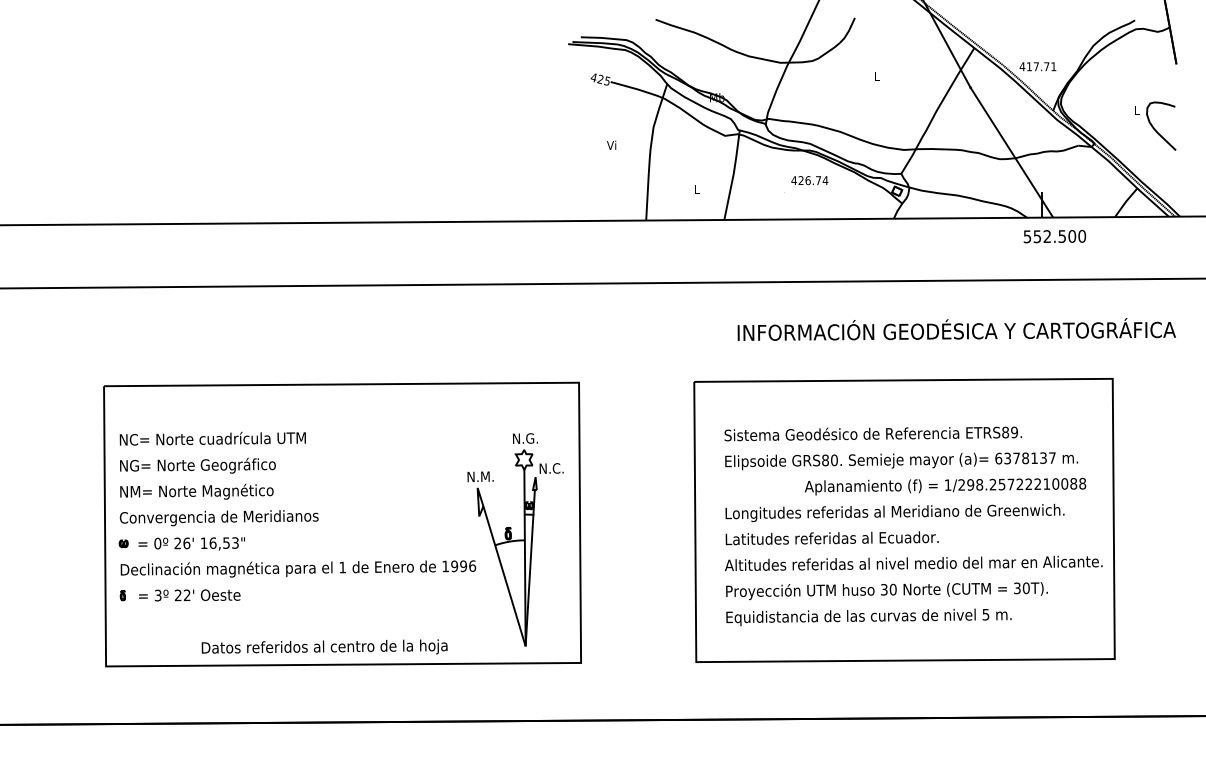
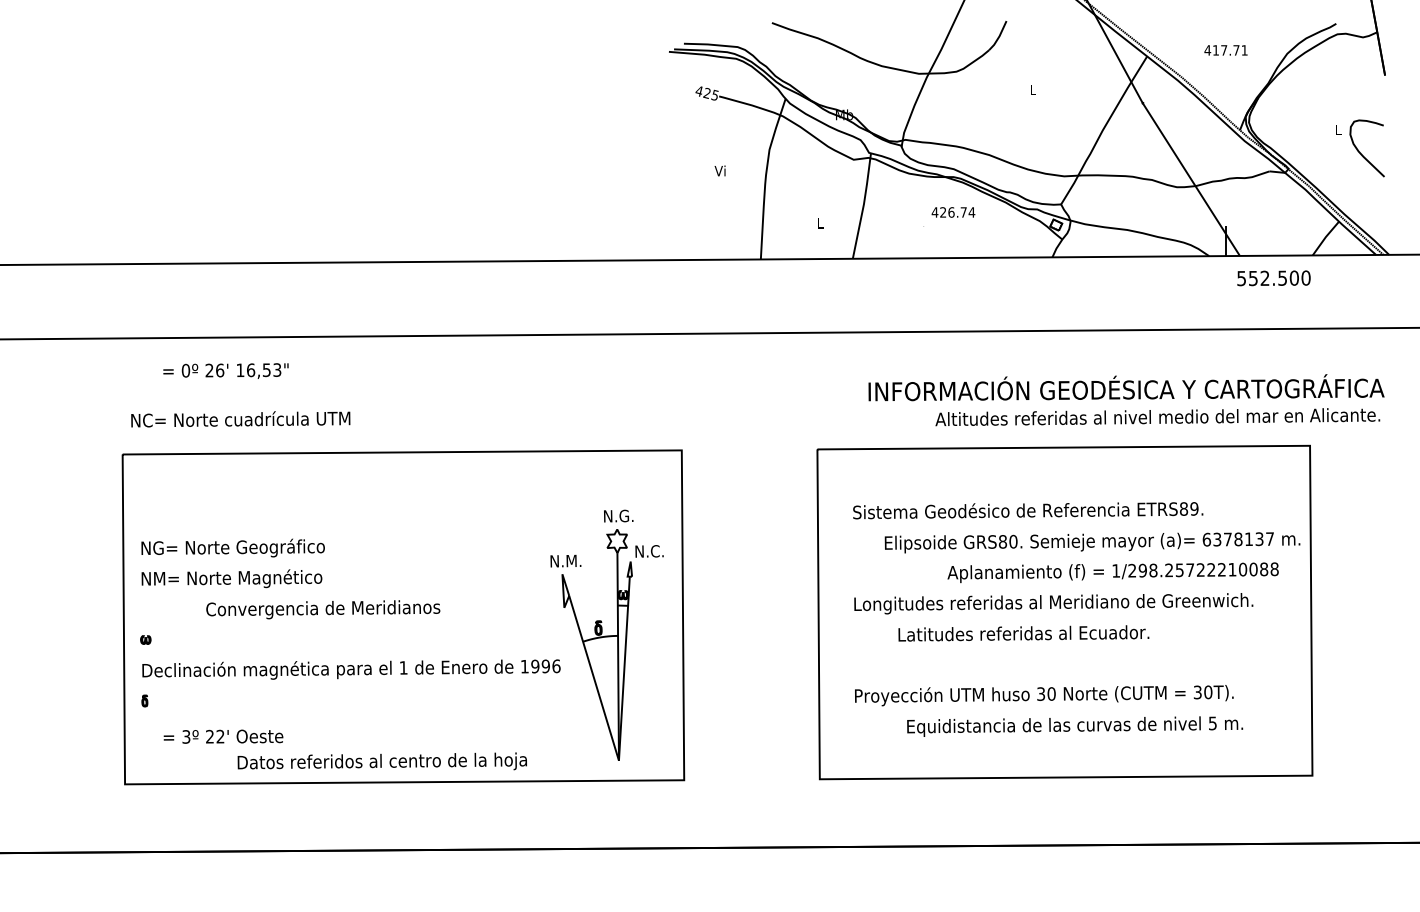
text: (1037, 66) -> (1225, 50), moved
text: (1054, 236) -> (1273, 278), moved
text: (212, 438) -> (240, 419), moved
text: (901, 460) -> (1092, 542), moved
text: (219, 517) -> (323, 609), moved
text: (831, 538) -> (1023, 633), moved
text: (191, 543) -> (225, 370), moved
text: (913, 563) -> (1157, 417), moved
text: (189, 595) -> (223, 736), moved
text: (869, 617) -> (1075, 726), moved

